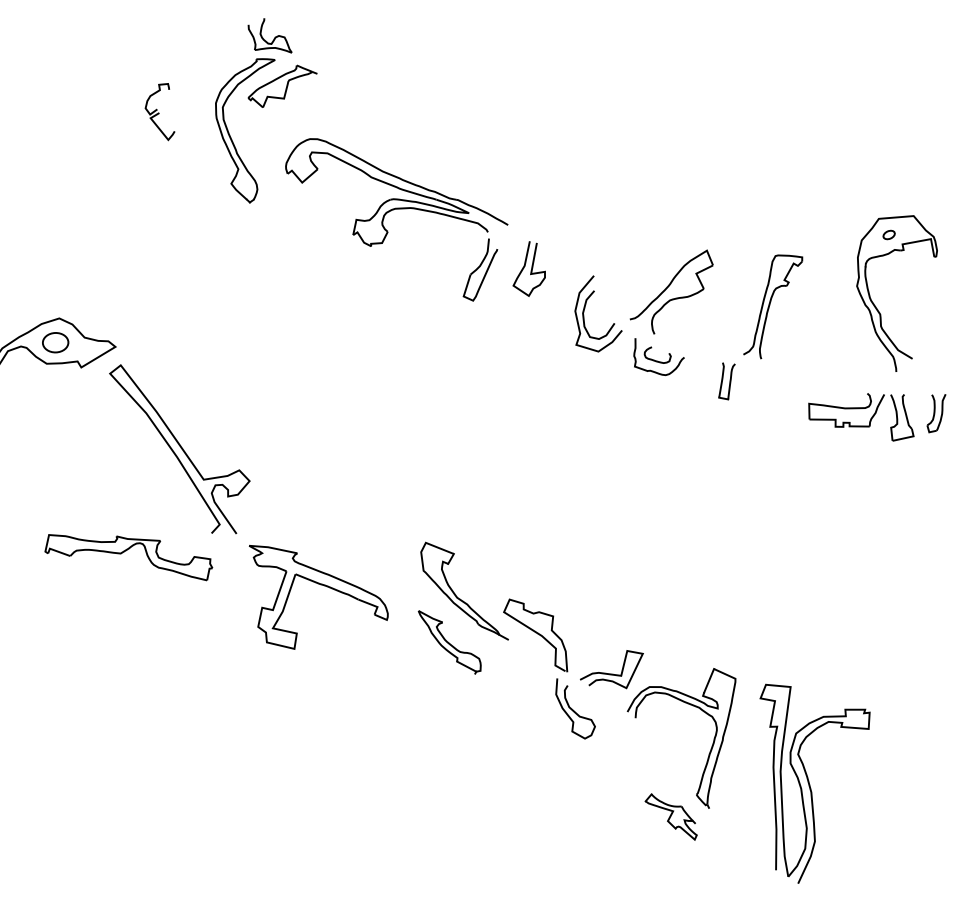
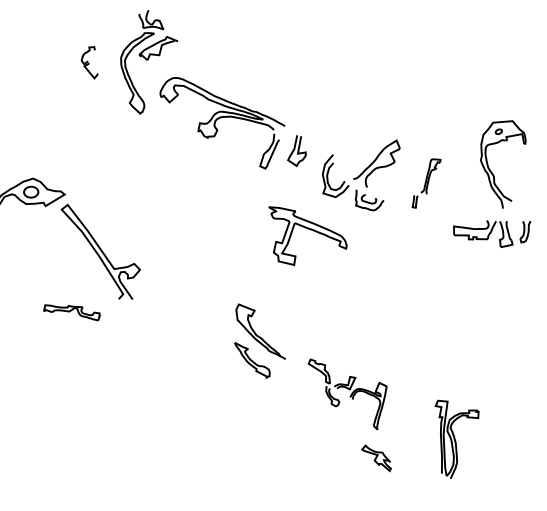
part: (760, 327) -> (426, 183), size x0.6
part: (127, 557) -> (71, 312), size x0.6
part: (318, 596) -> (307, 235), moved
part: (619, 703) -> (347, 394), size x0.6
part: (813, 783) -> (456, 439), size x0.7

